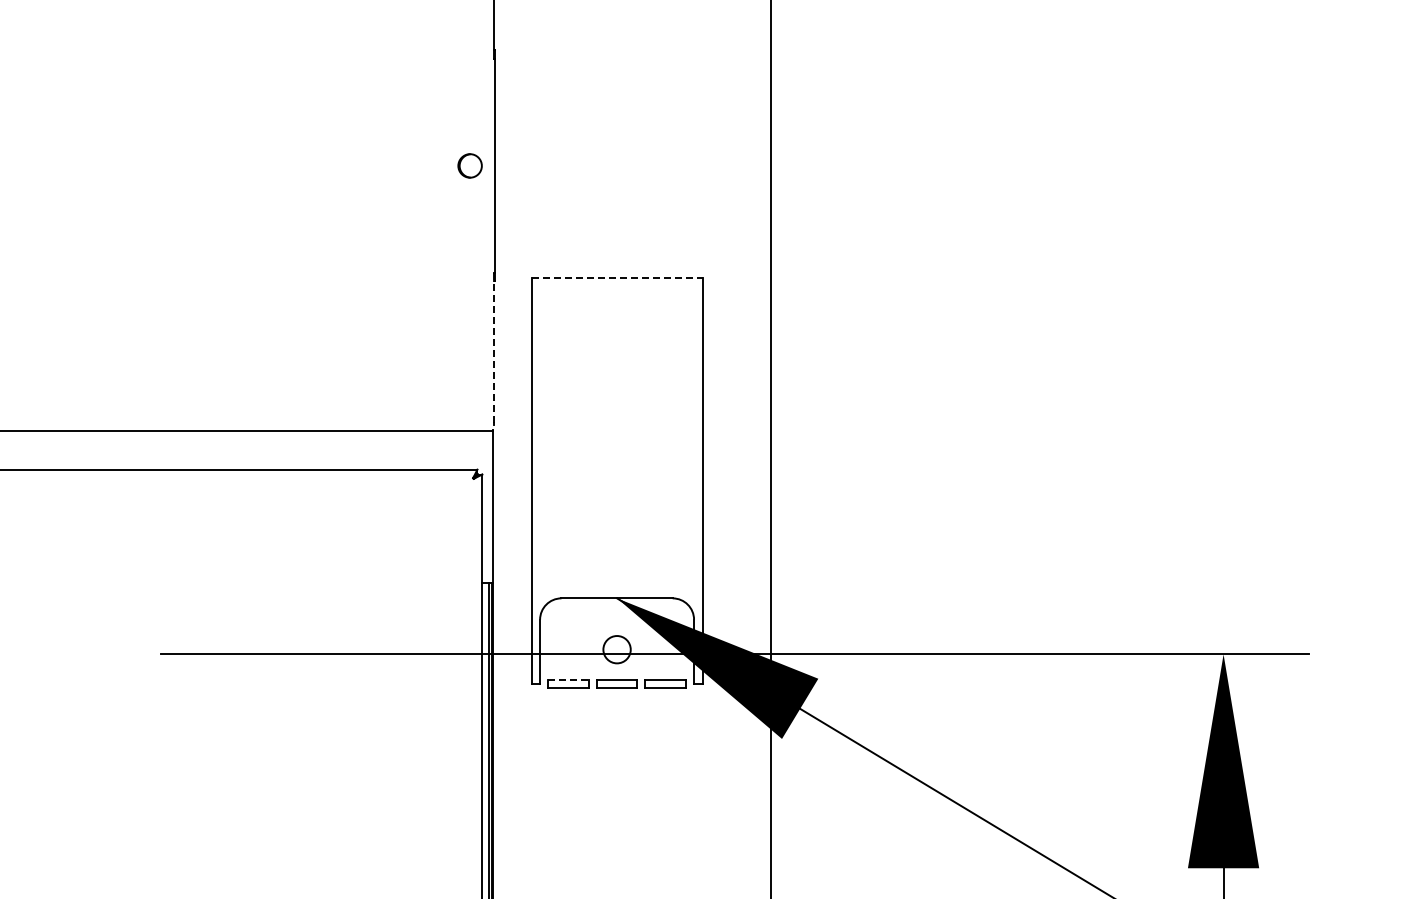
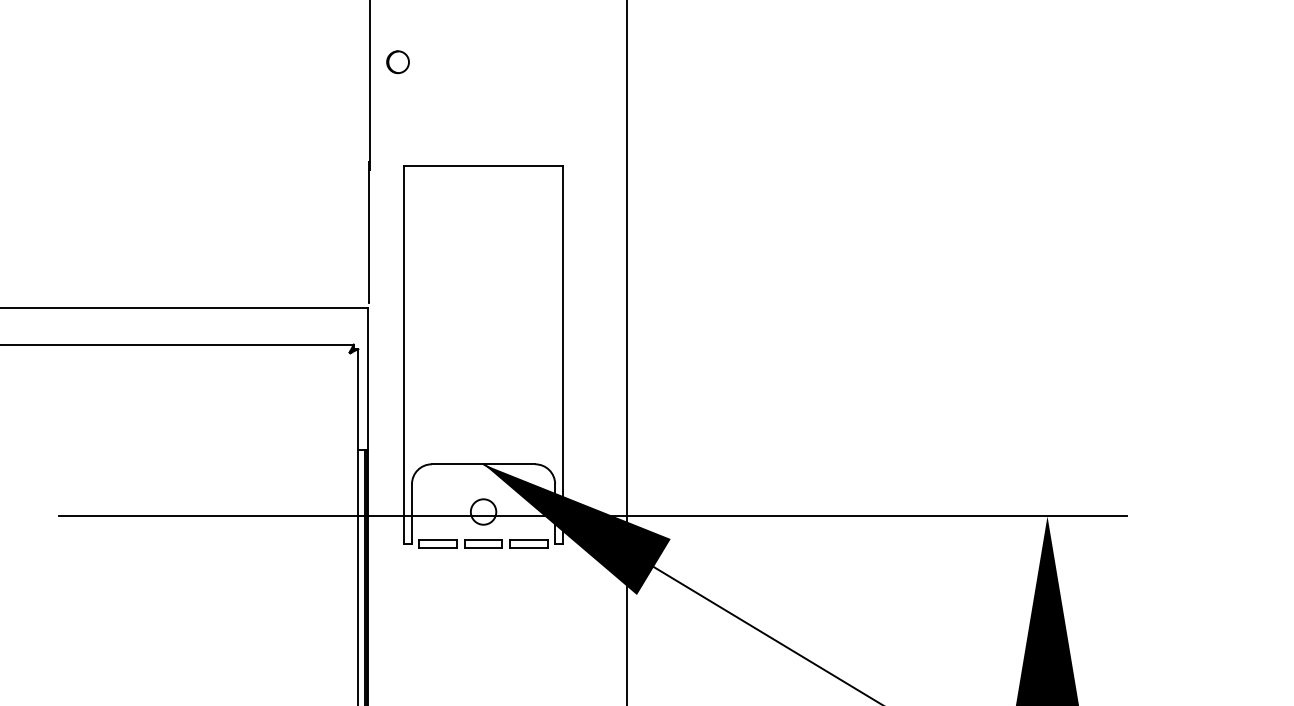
circle: (469, 165) -> (397, 61), moved
line: (617, 277) -> (483, 165), dashed -> solid
line: (494, 347) -> (369, 231), dashed -> solid
line: (568, 679) -> (438, 539), dashed -> solid

